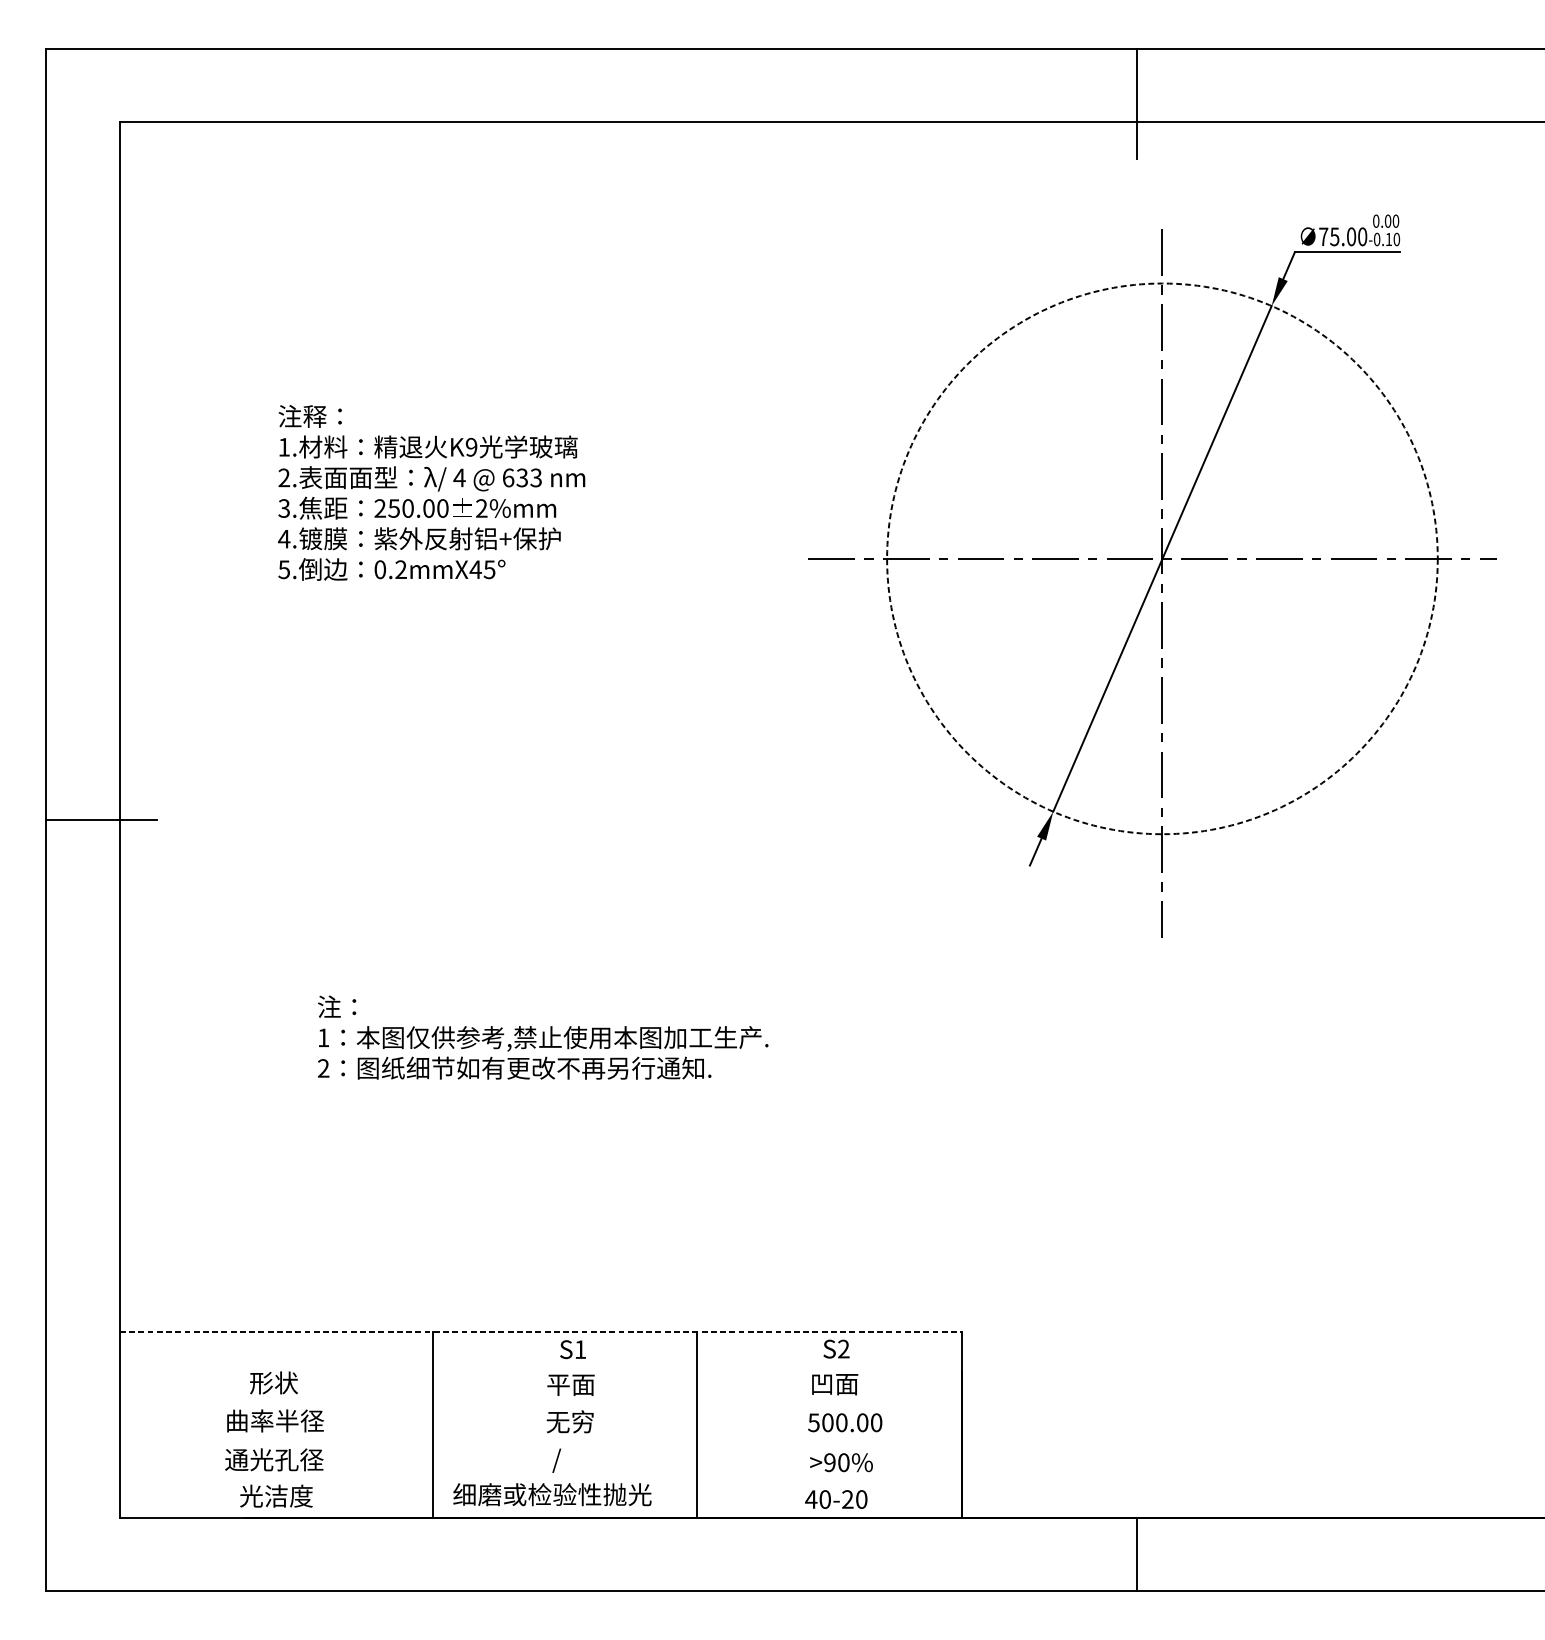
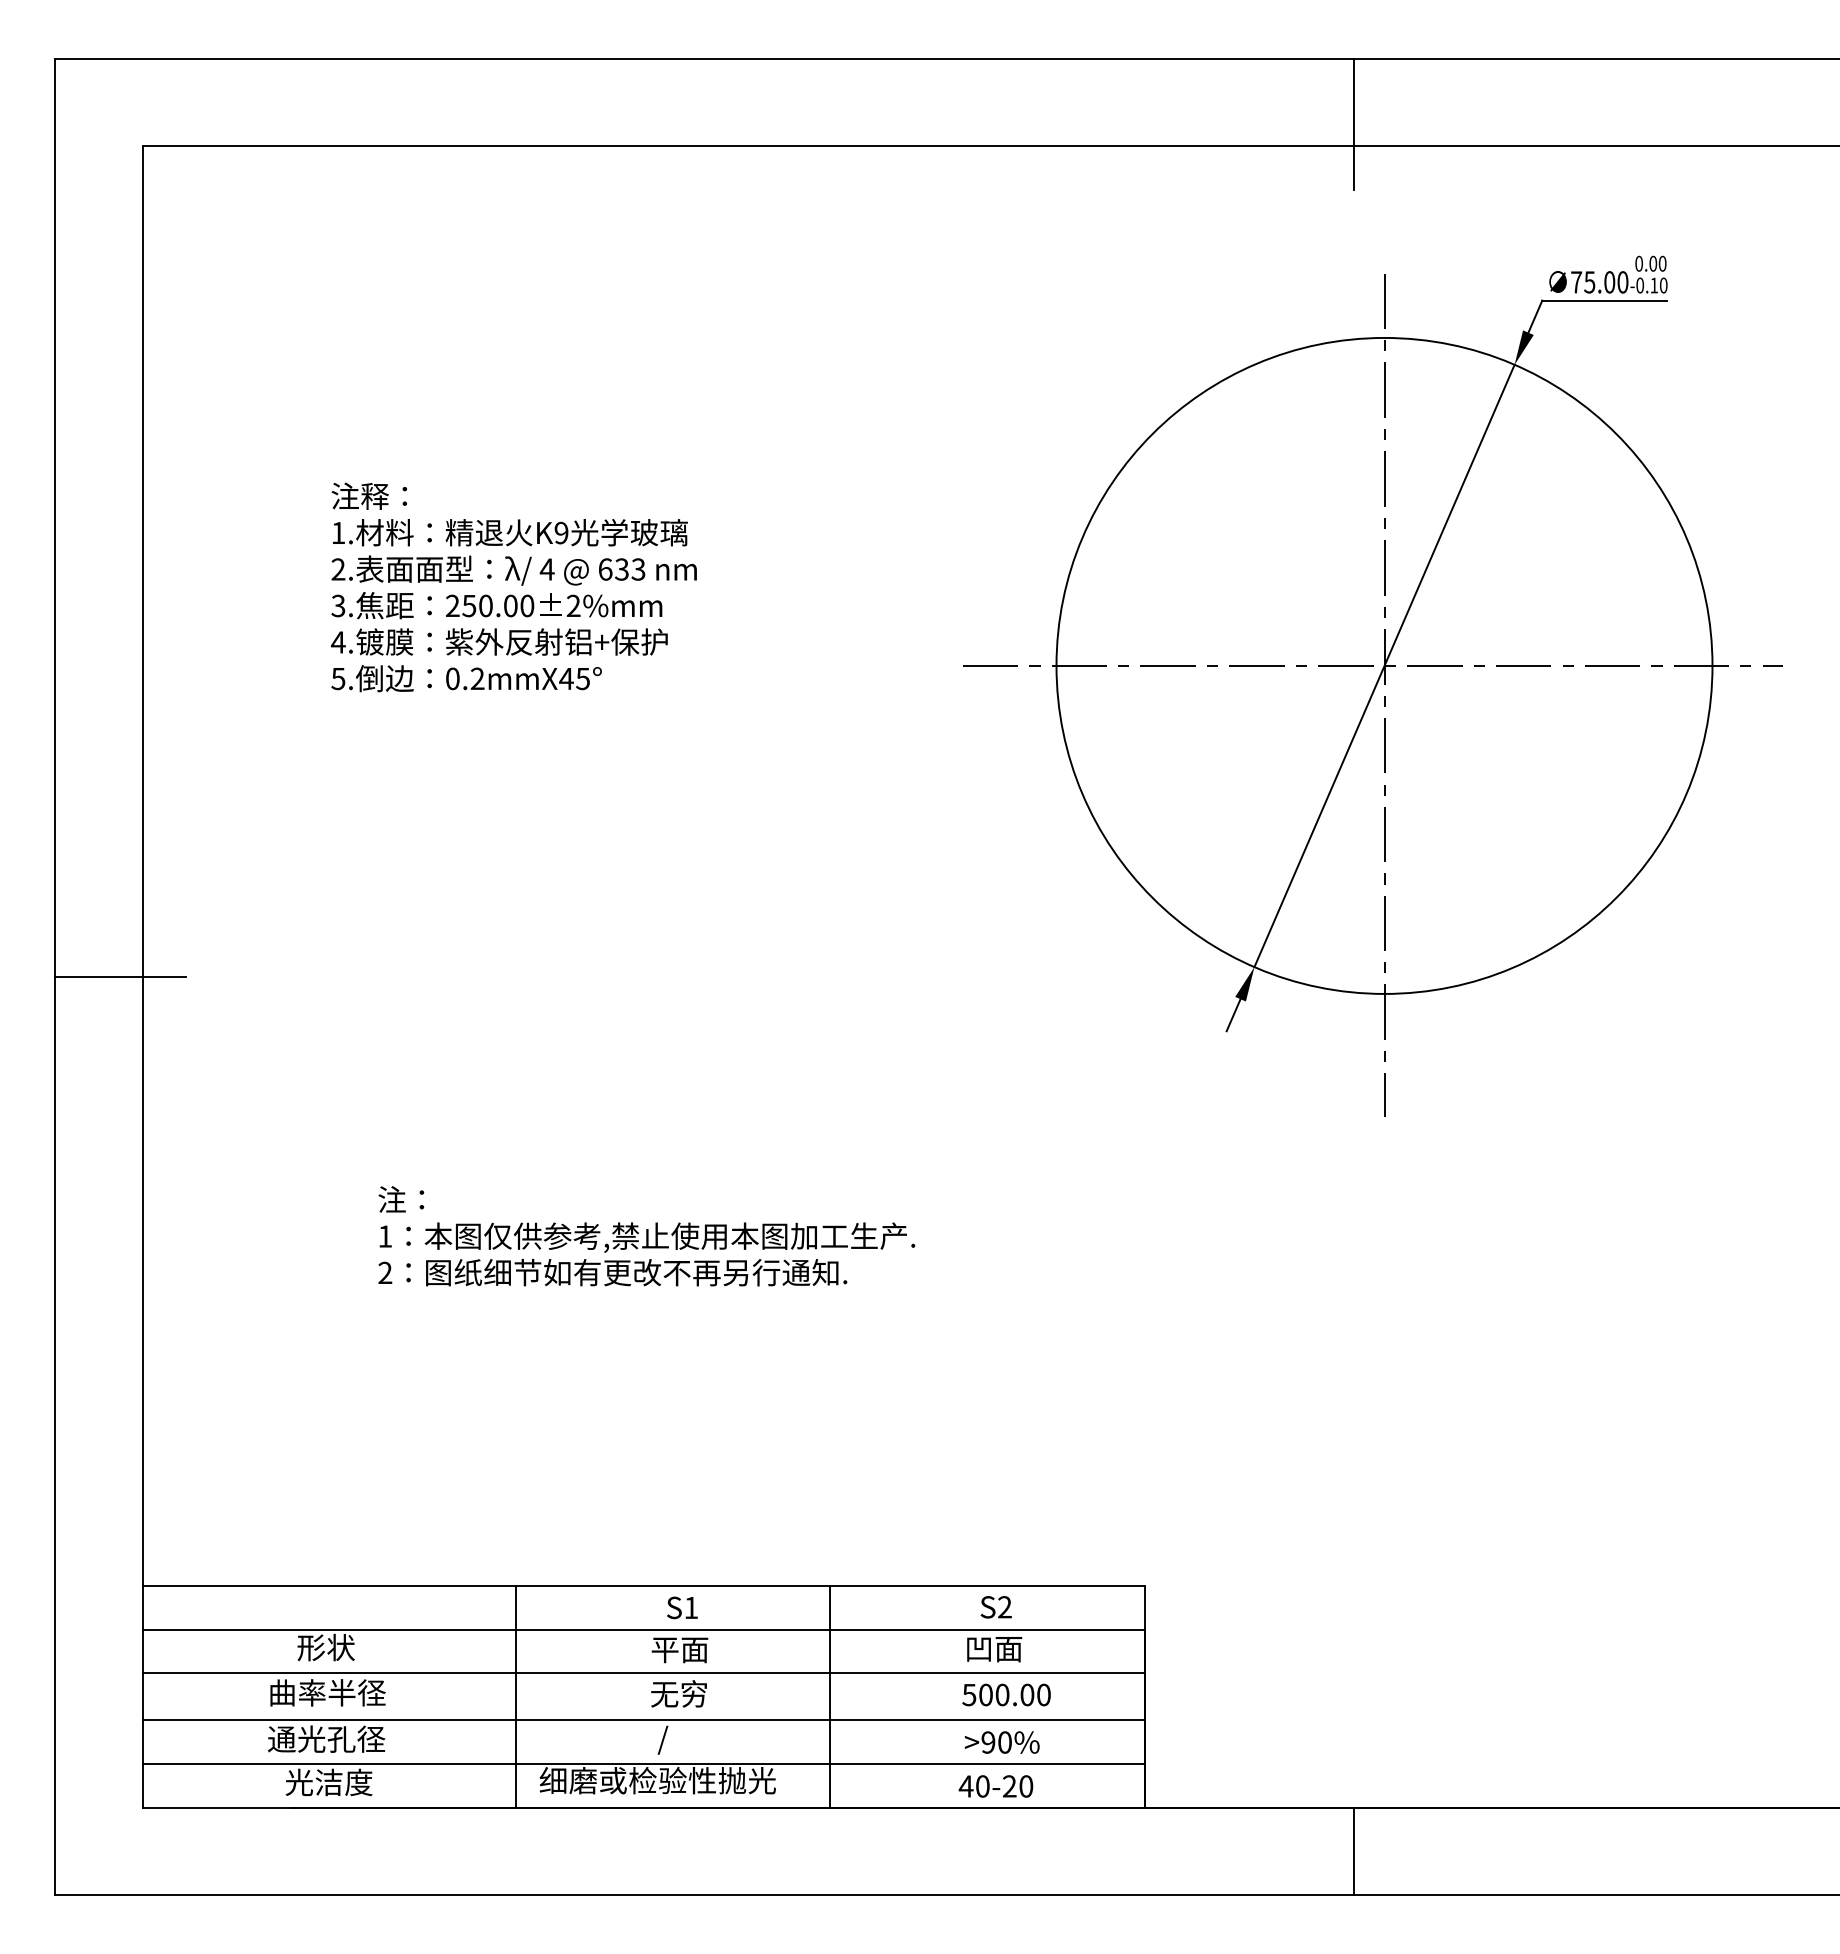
circle: (1162, 558) -> (1384, 665), dashed -> solid
line: (541, 1331) -> (644, 1586), dashed -> solid
line: (540, 1368) -> (643, 1630), added
line: (540, 1404) -> (643, 1673), added
line: (540, 1444) -> (643, 1720), added
line: (540, 1481) -> (643, 1764), added

